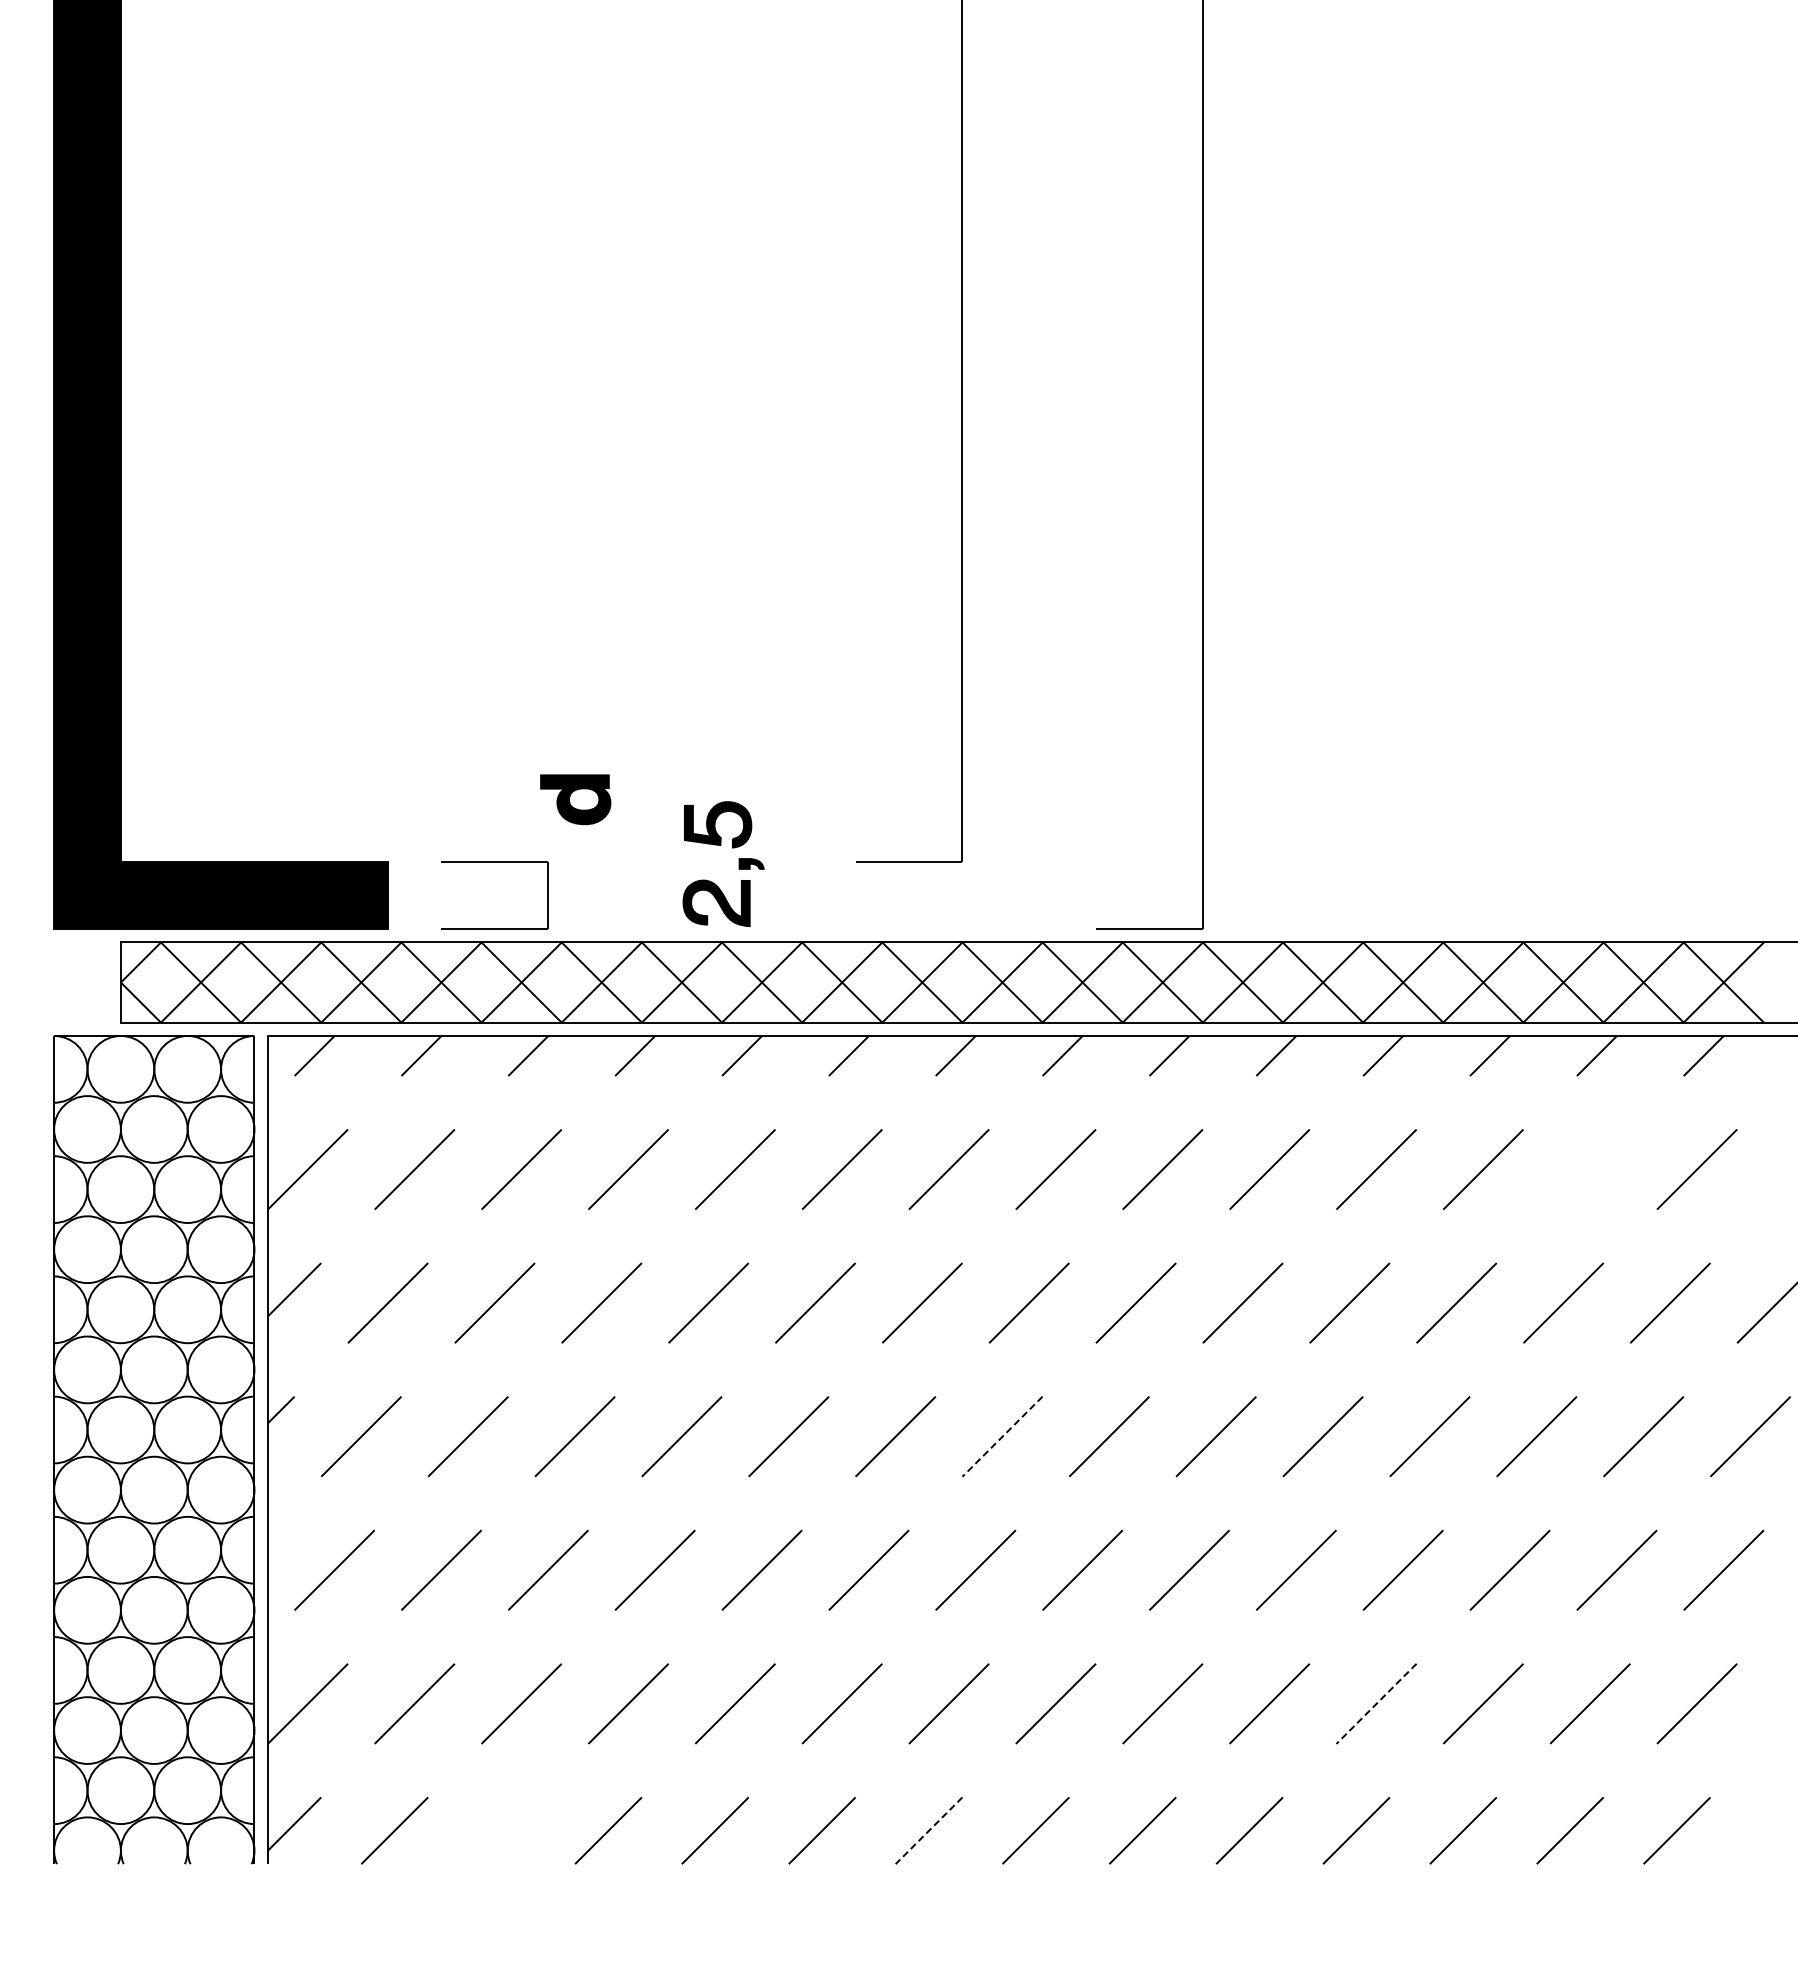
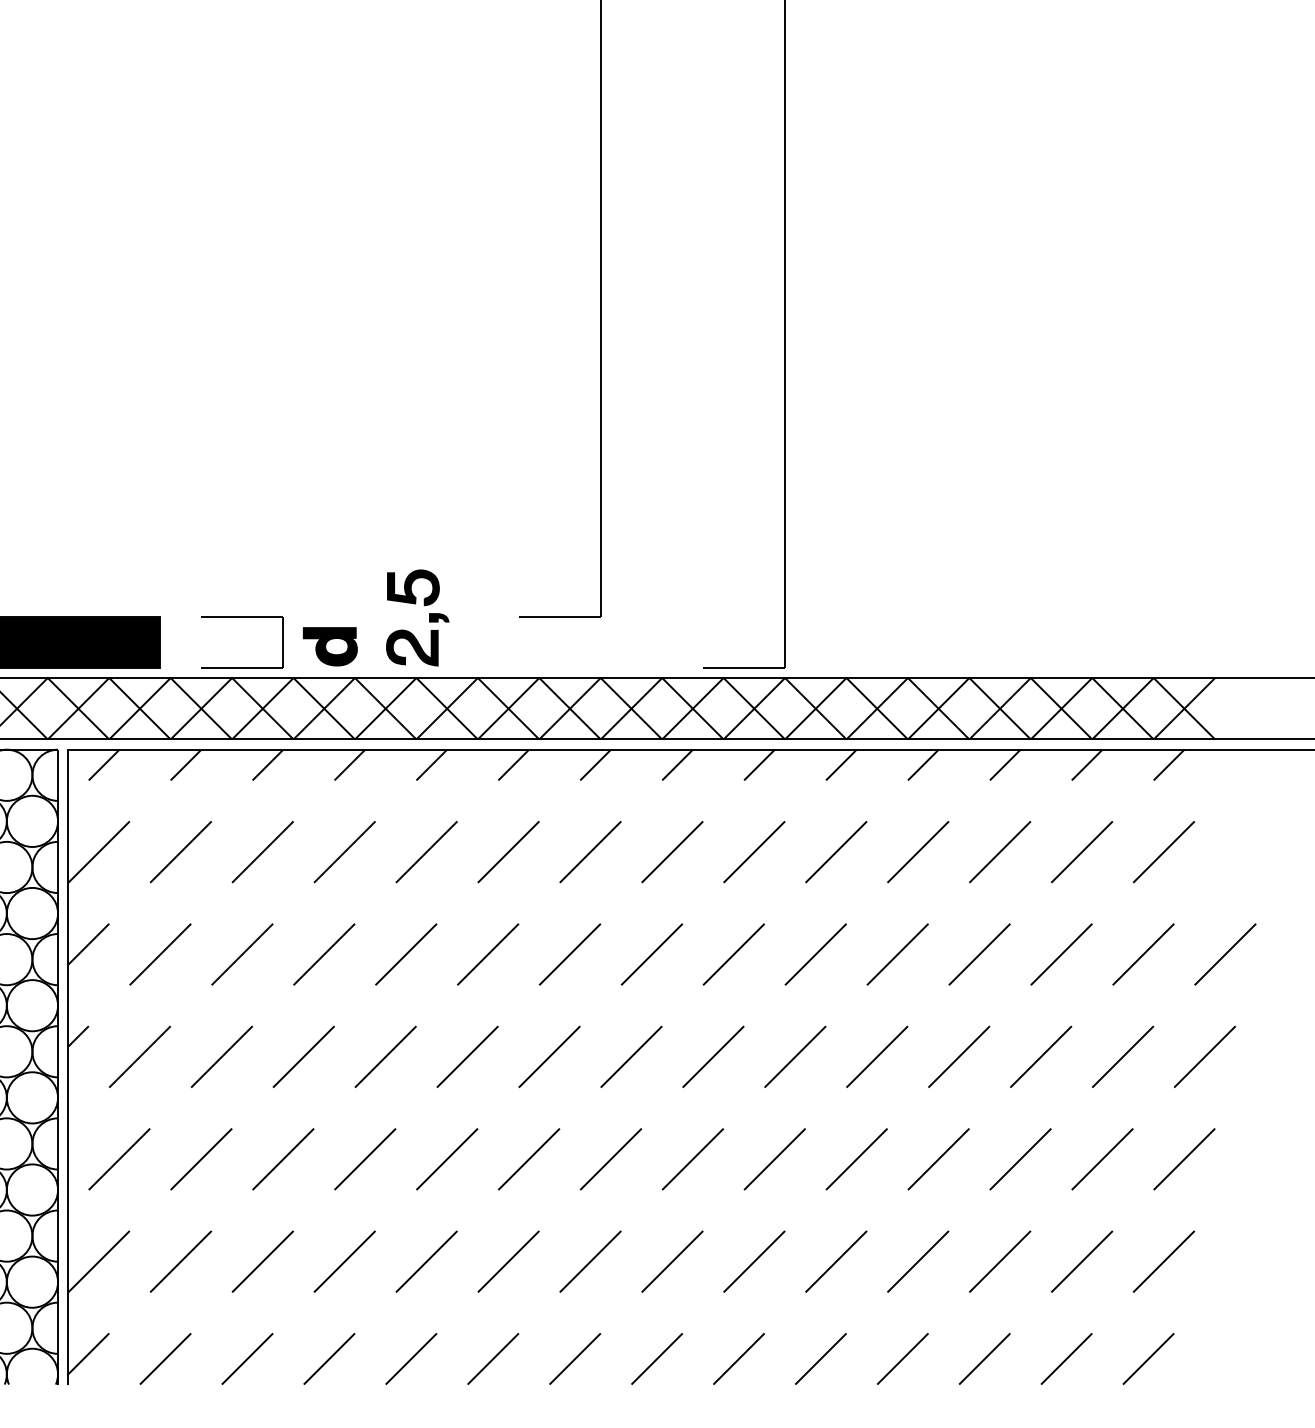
part: (575, 799) -> (330, 646), moved
line: (1589, 1169) -> (1081, 852), added
line: (1002, 1436) -> (631, 1056), dashed -> solid
line: (1376, 1703) -> (918, 1261), dashed -> solid
line: (501, 1830) -> (247, 1358), added
line: (928, 1831) -> (574, 1359), dashed -> solid

